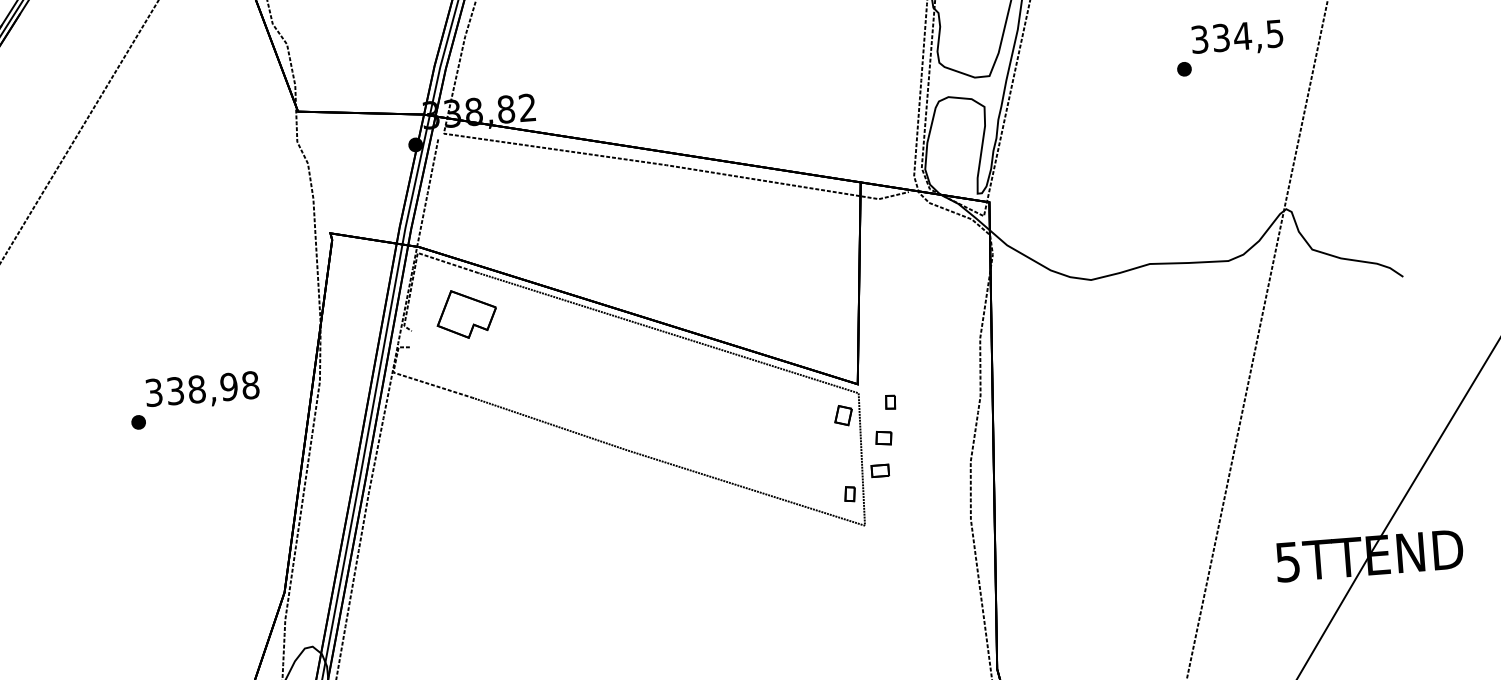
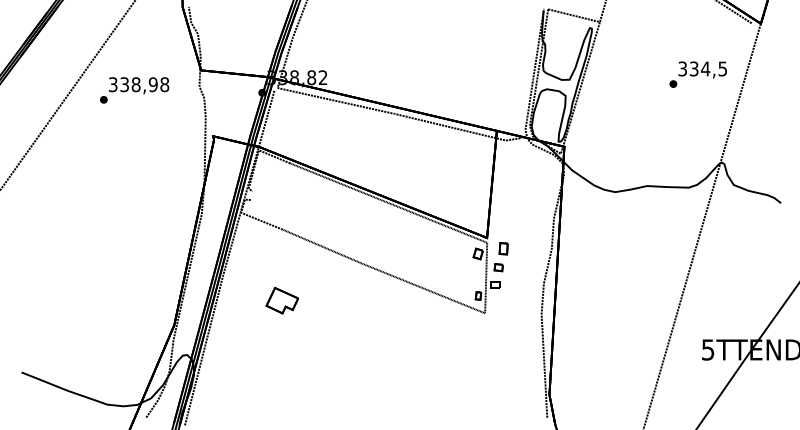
part: (465, 313) -> (281, 300), moved
text: (194, 400) -> (134, 90), moved
part: (890, 401) -> (503, 248), size x1.6

